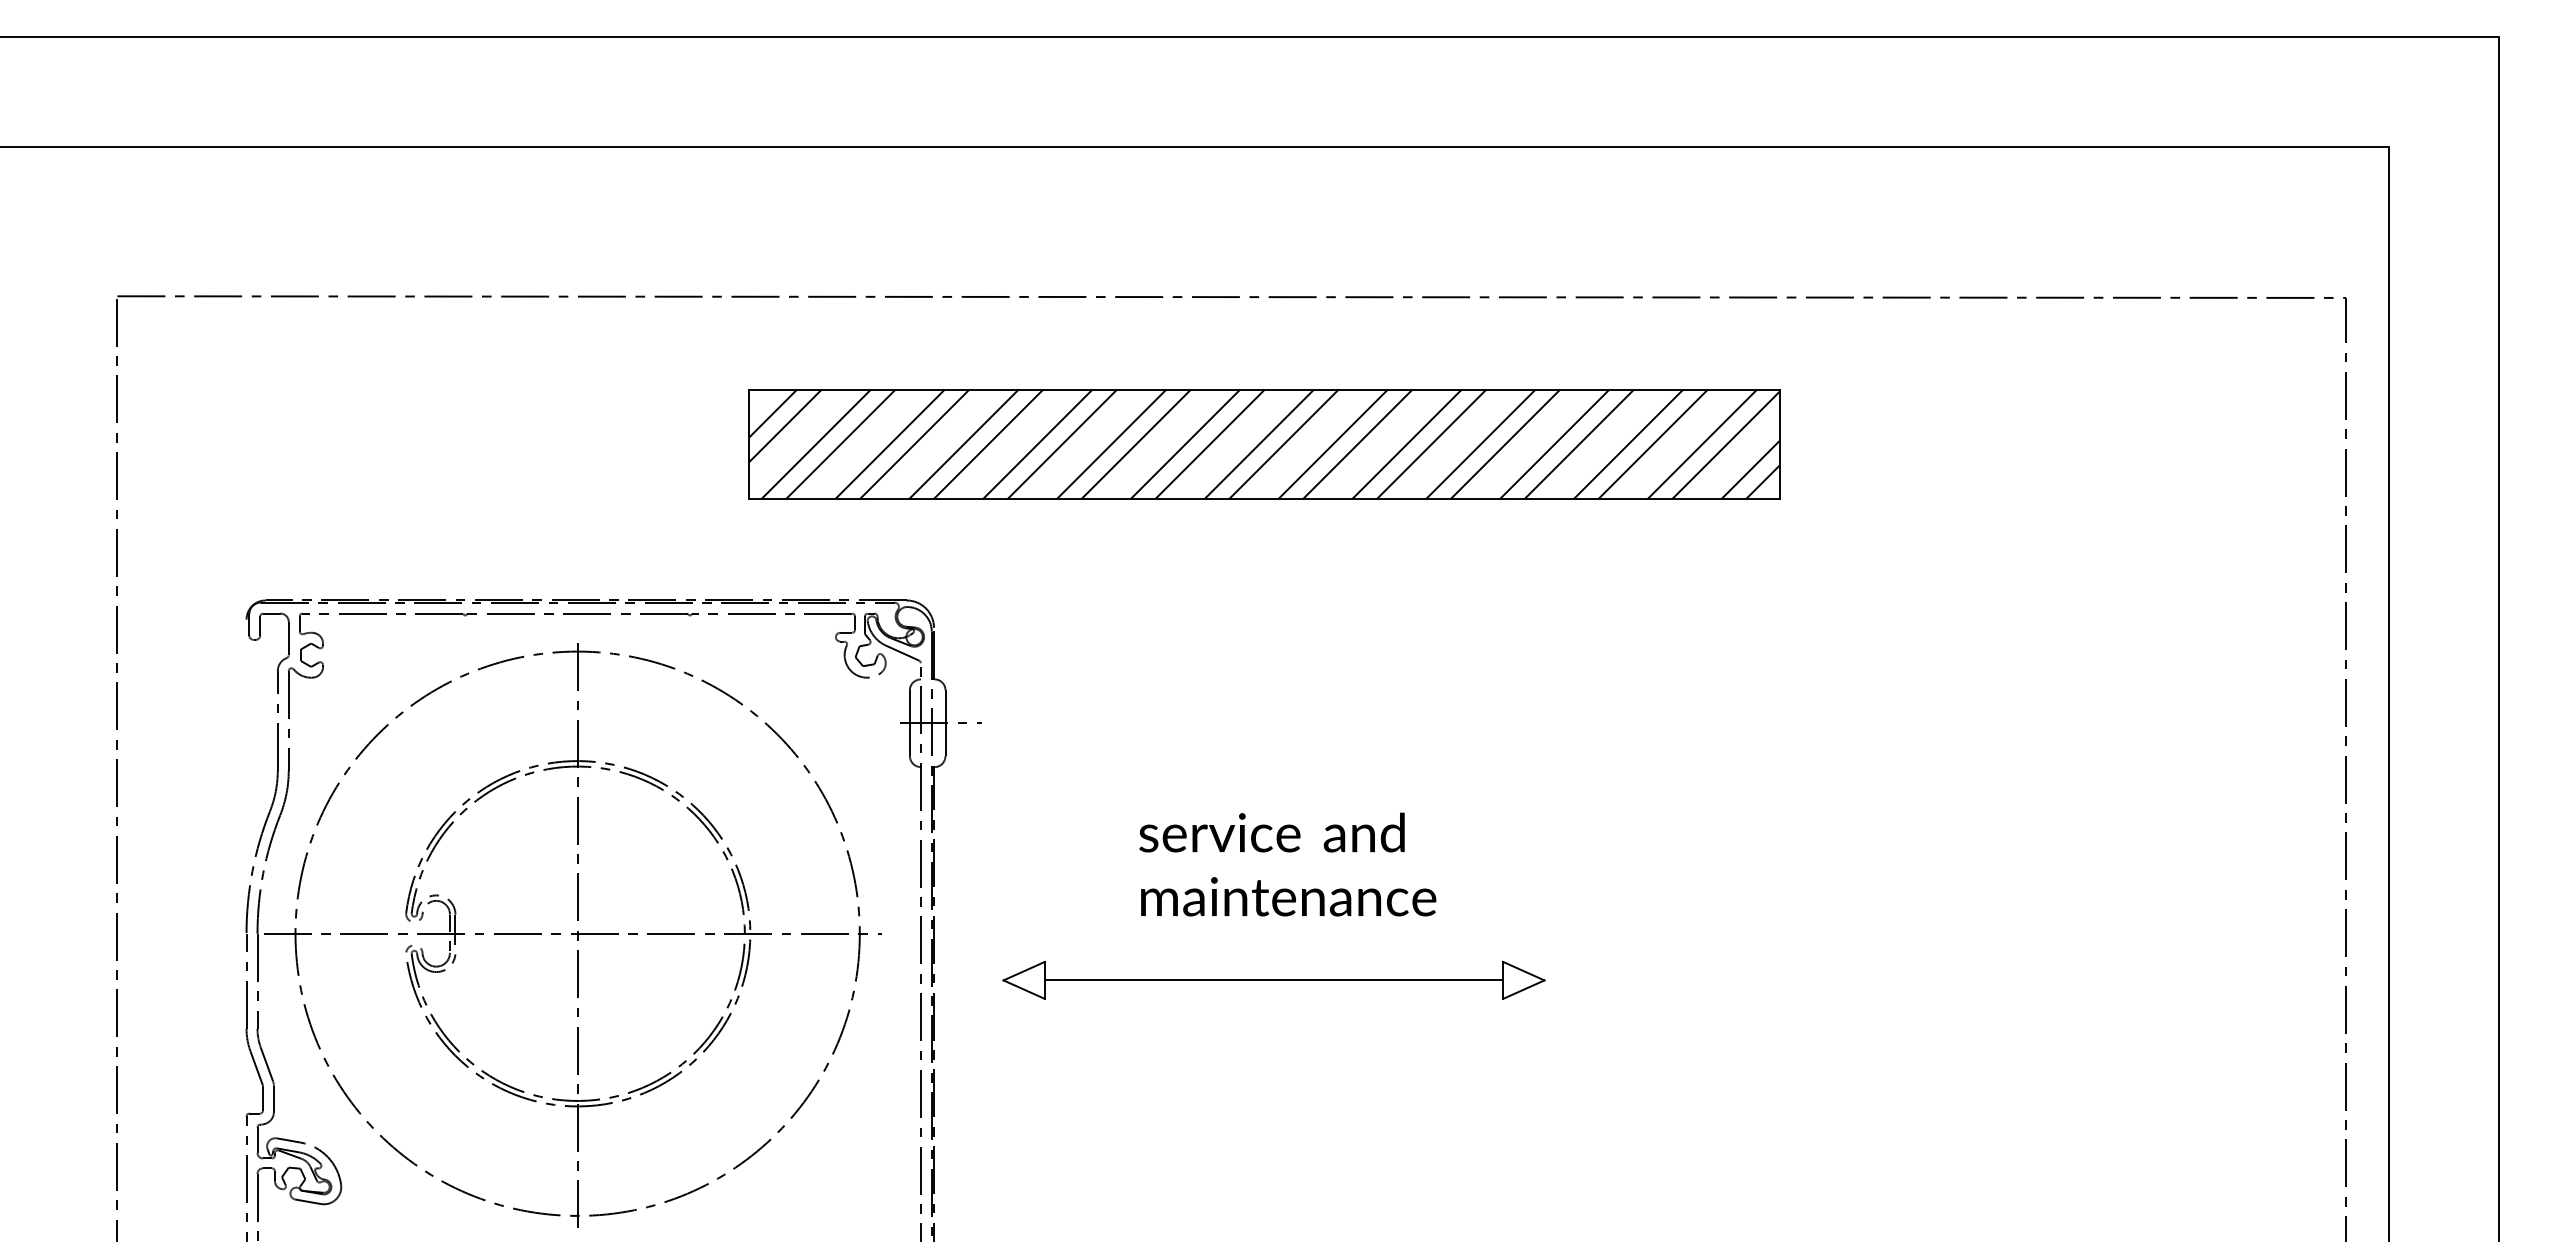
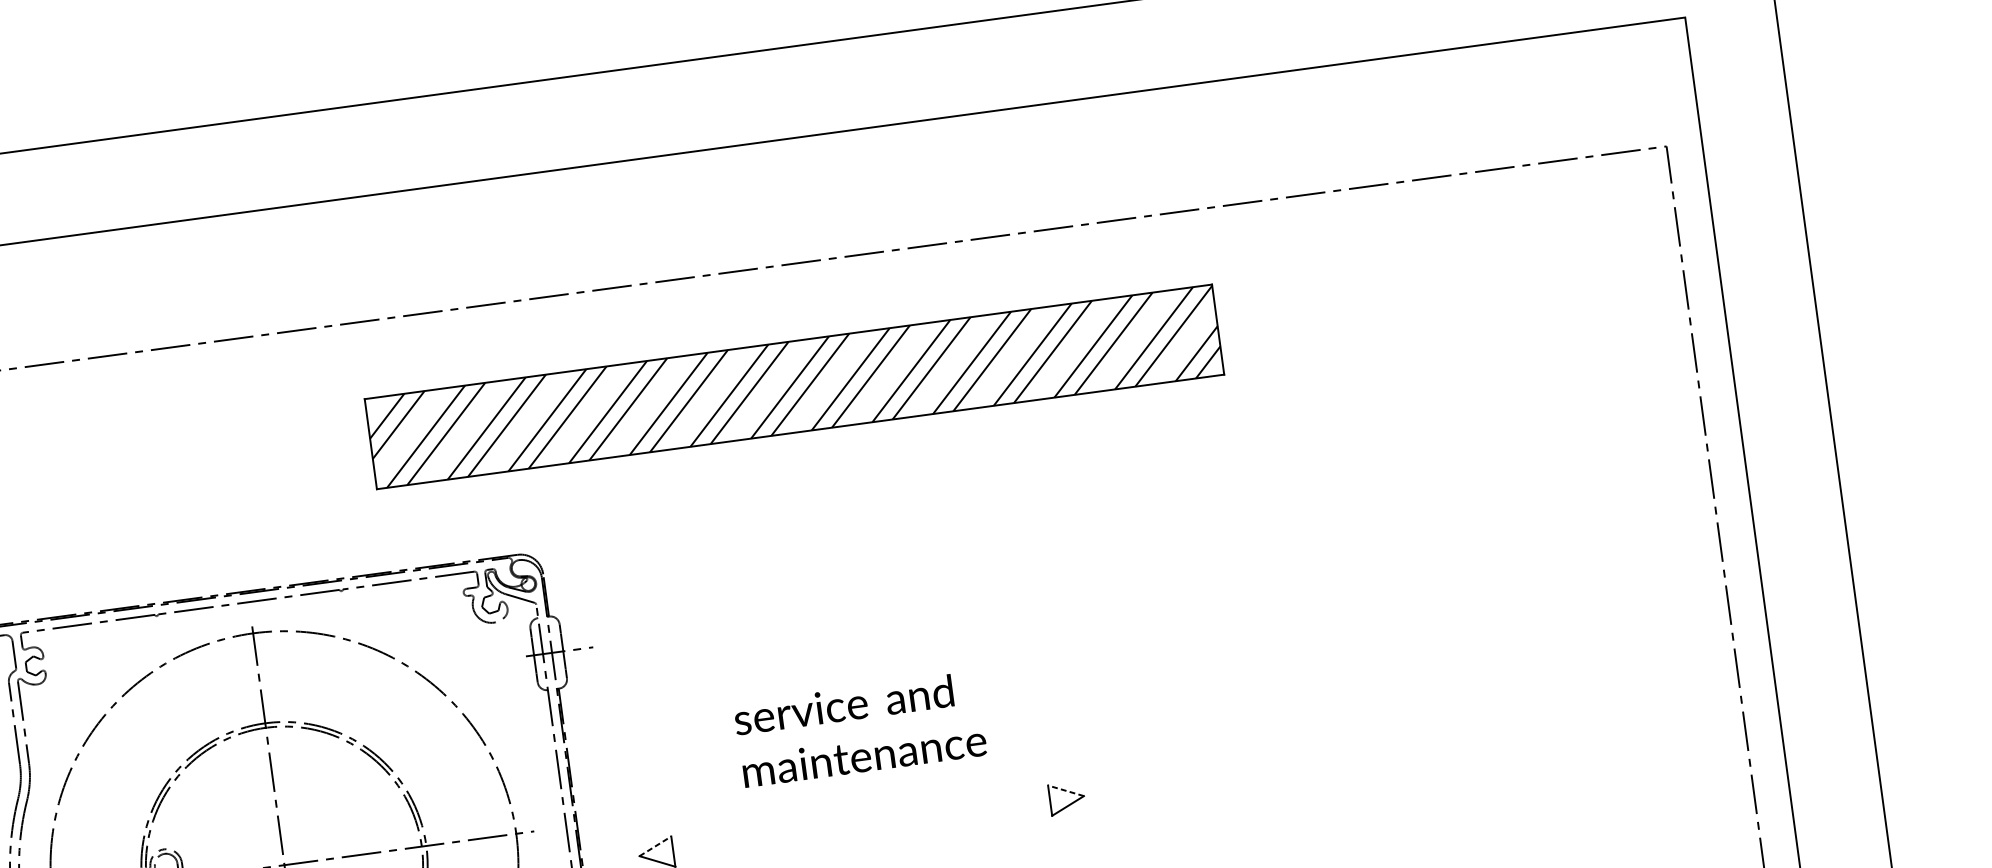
line: (1024, 971) -> (655, 846), solid -> dashed
line: (1523, 971) -> (1065, 791), solid -> dashed
line: (1273, 980) -> (861, 826), removed

